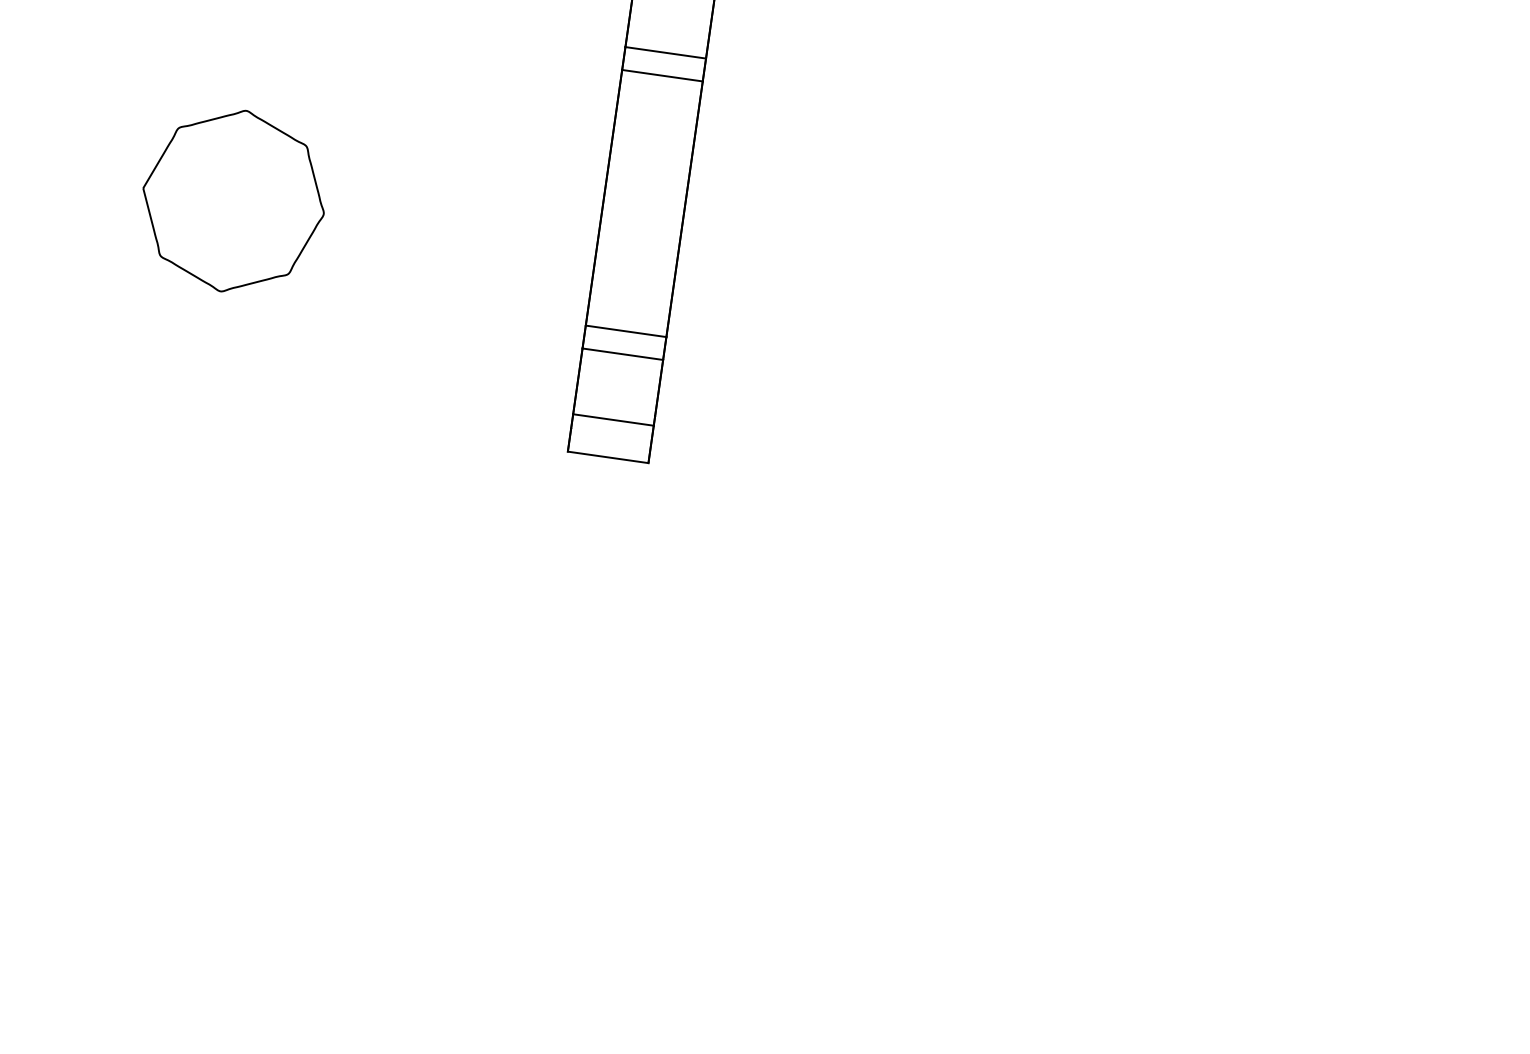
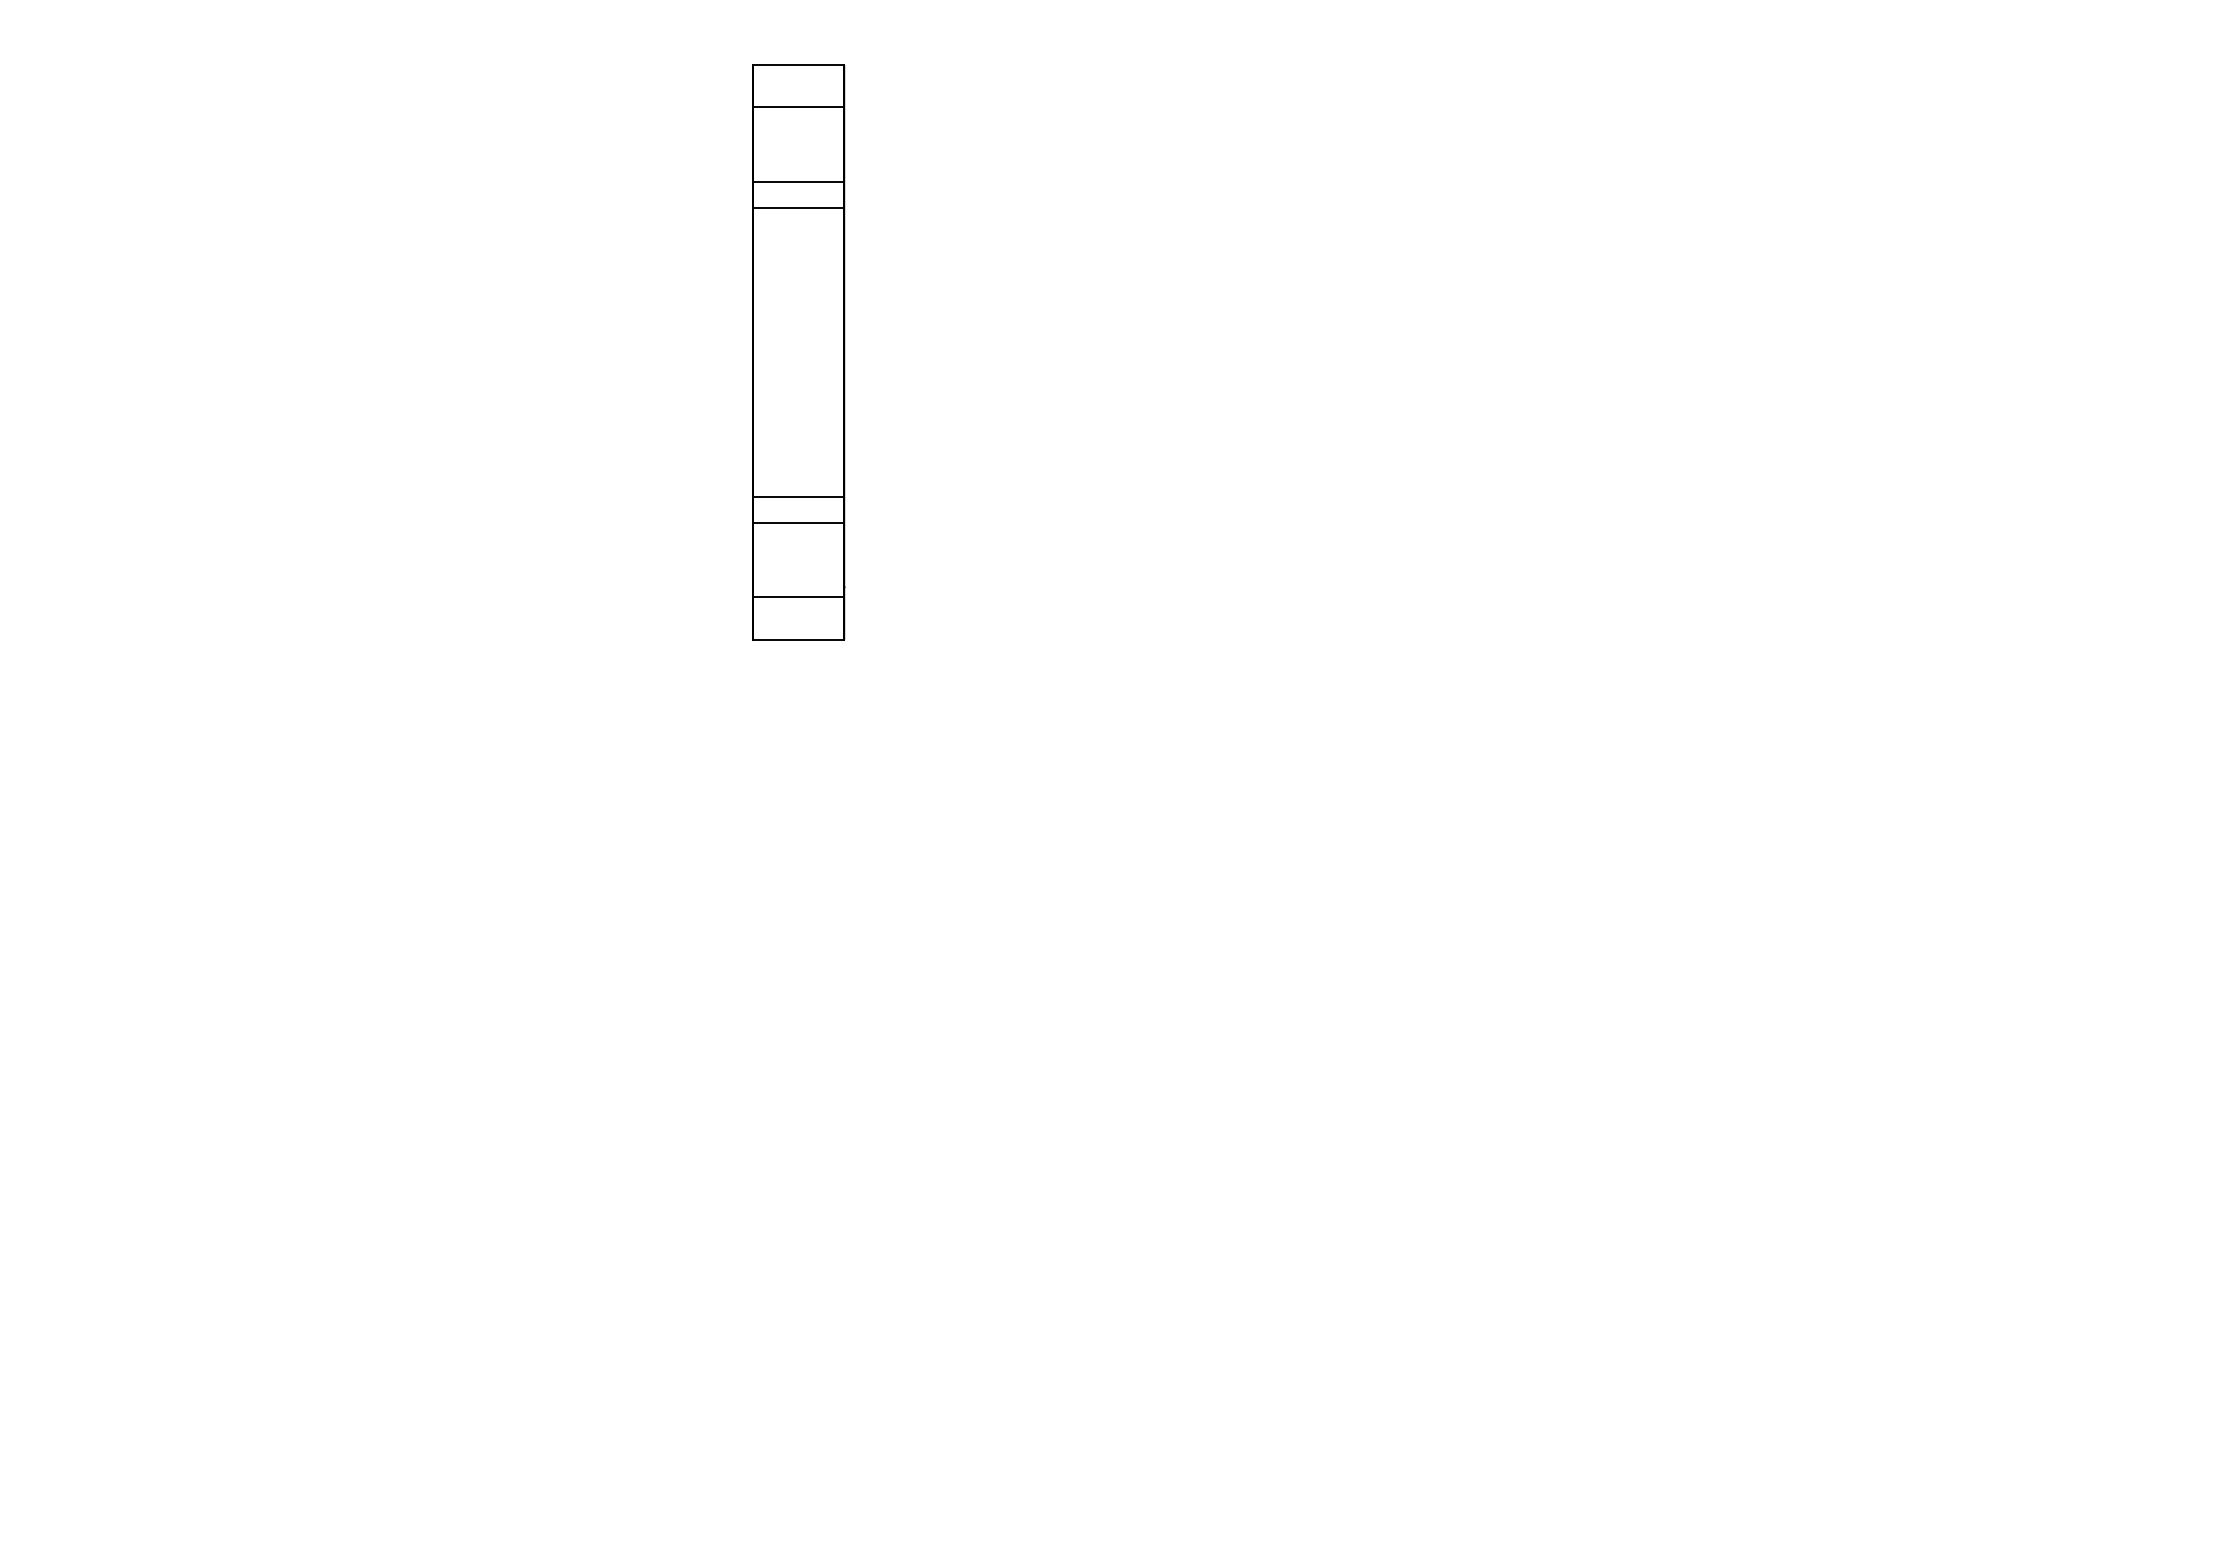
part: (233, 201) -> (342, 414), removed

